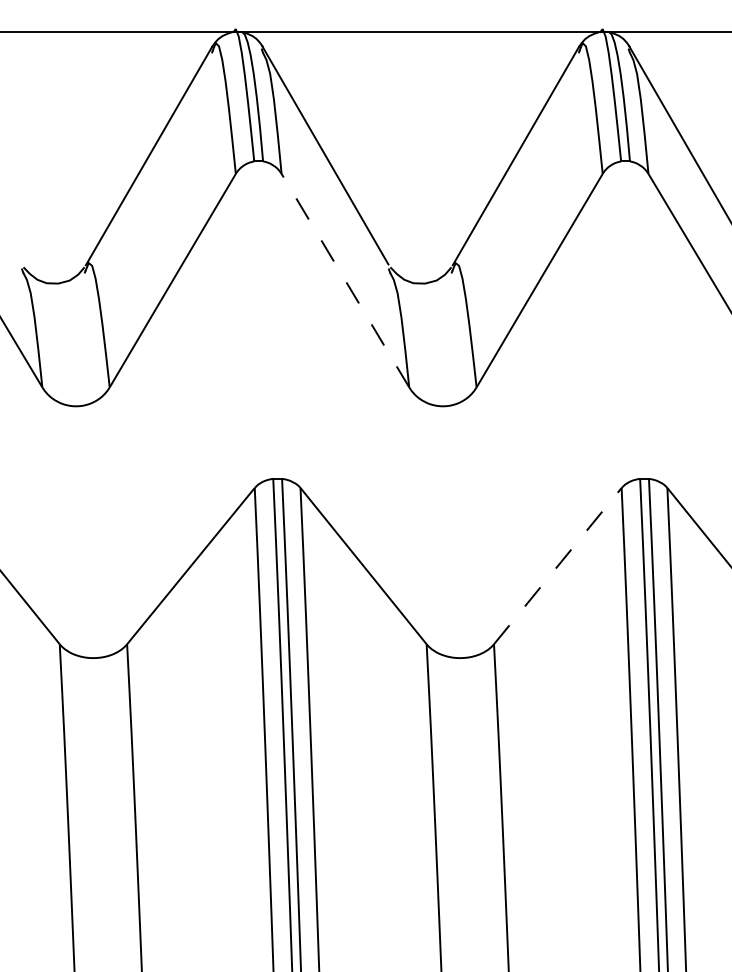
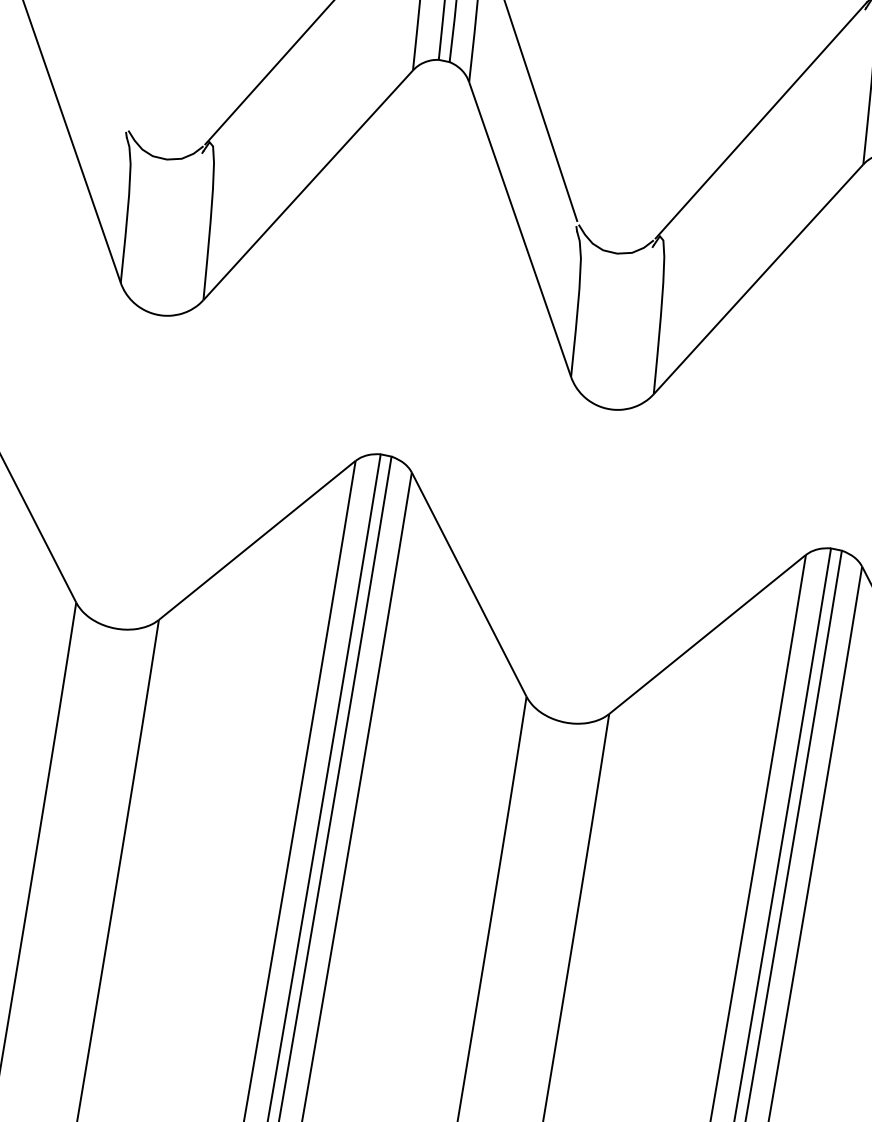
line: (345, 280) -> (520, 229), dashed -> solid
line: (557, 566) -> (707, 634), dashed -> solid

